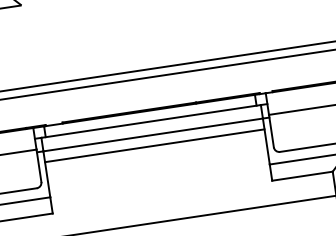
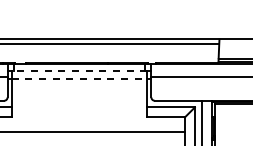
line: (151, 121) -> (79, 70), solid -> dashed
line: (153, 135) -> (79, 79), solid -> dashed
line: (154, 145) -> (79, 85), removed

